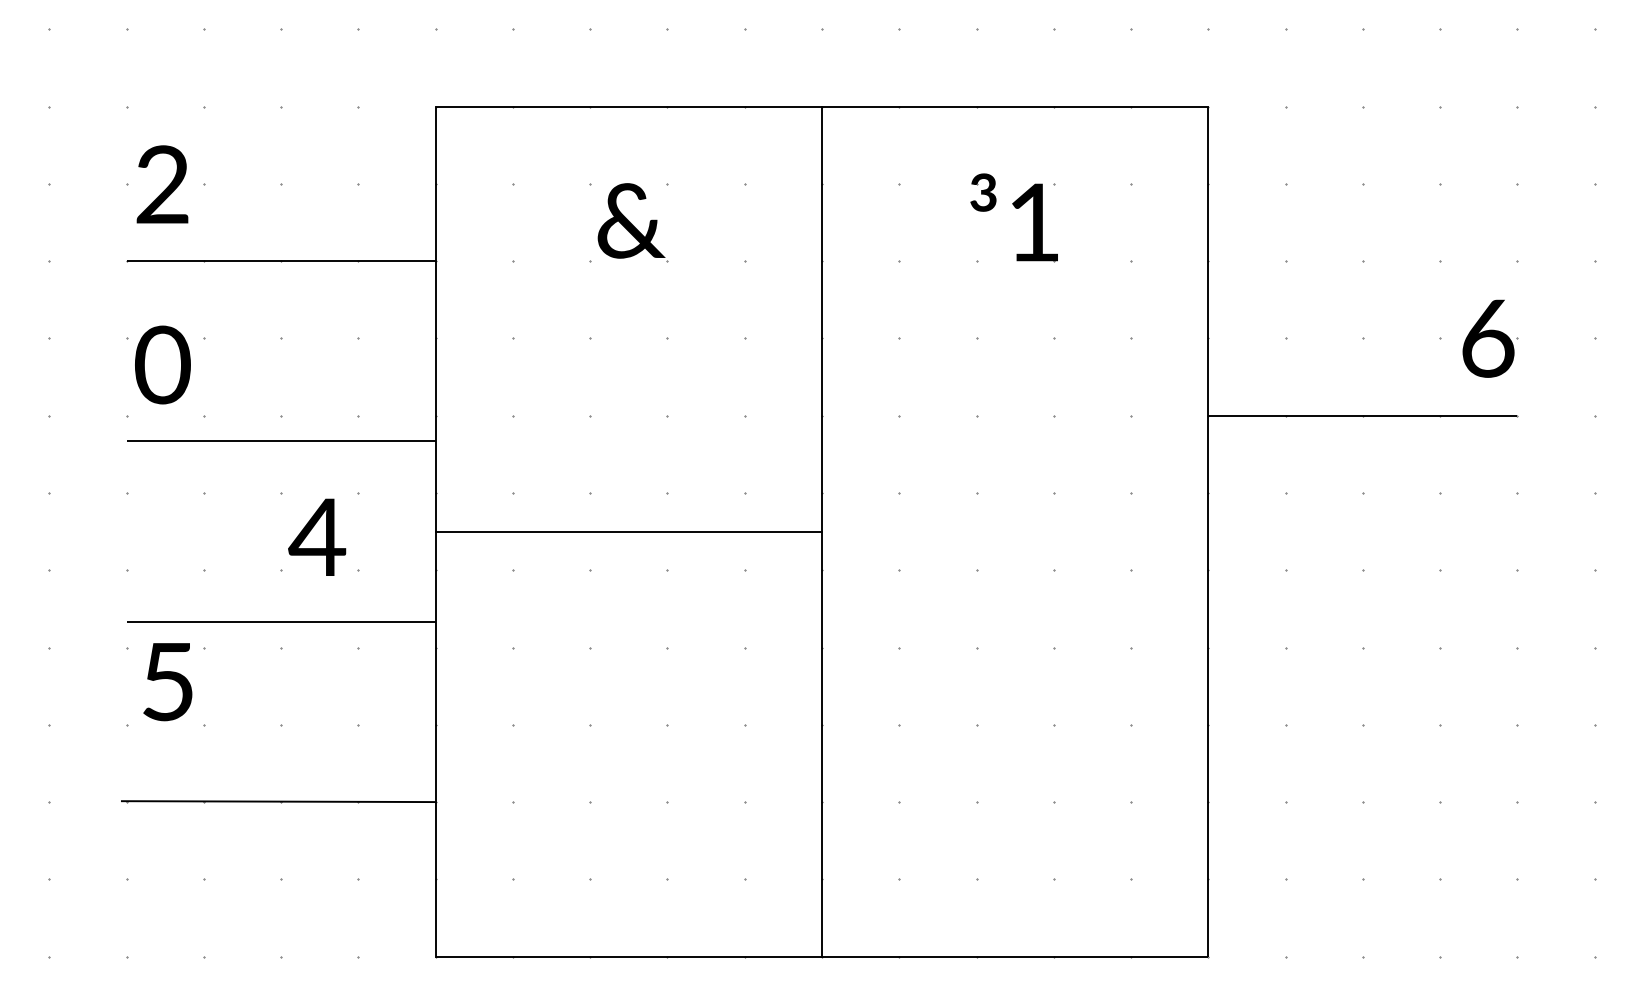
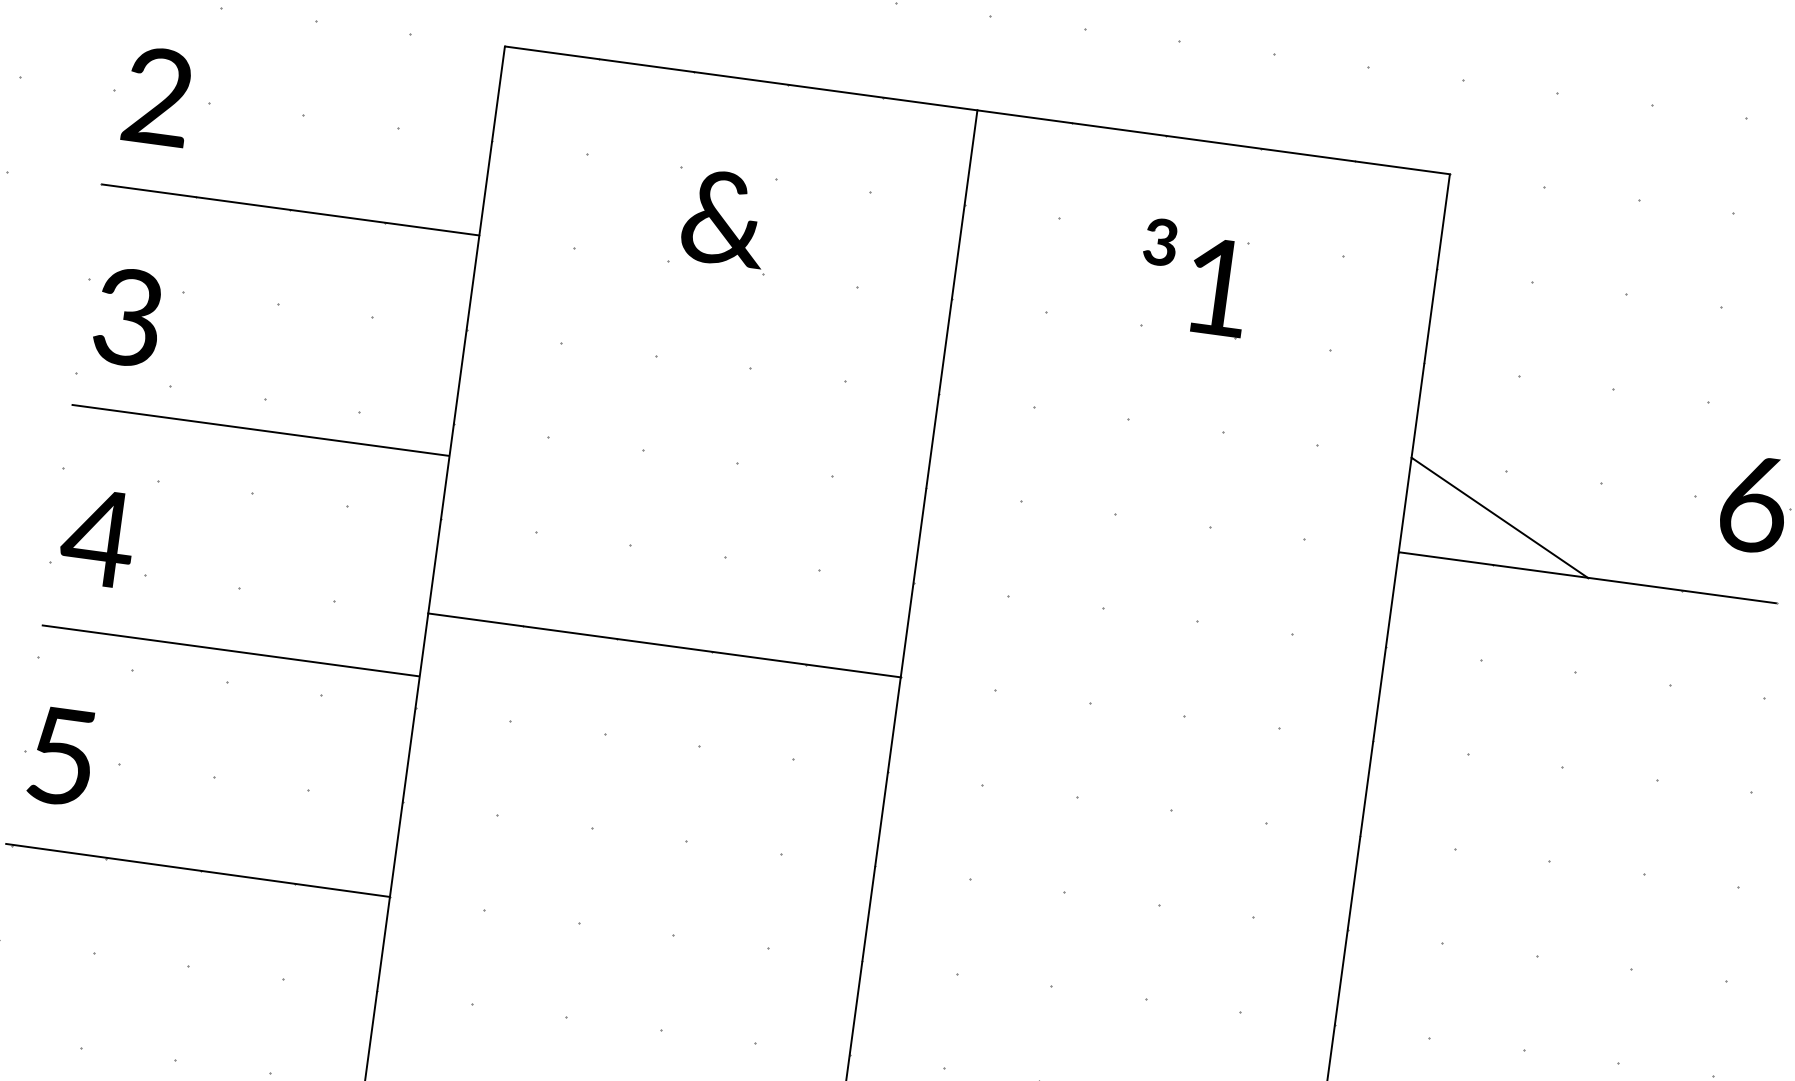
text: (162, 364) -> (128, 316), 0 -> 3
line: (1285, 376) -> (1499, 517), added
line: (628, 532) -> (664, 645), moved
text: (317, 536) -> (98, 536), moved
text: (167, 682) -> (61, 757), moved

